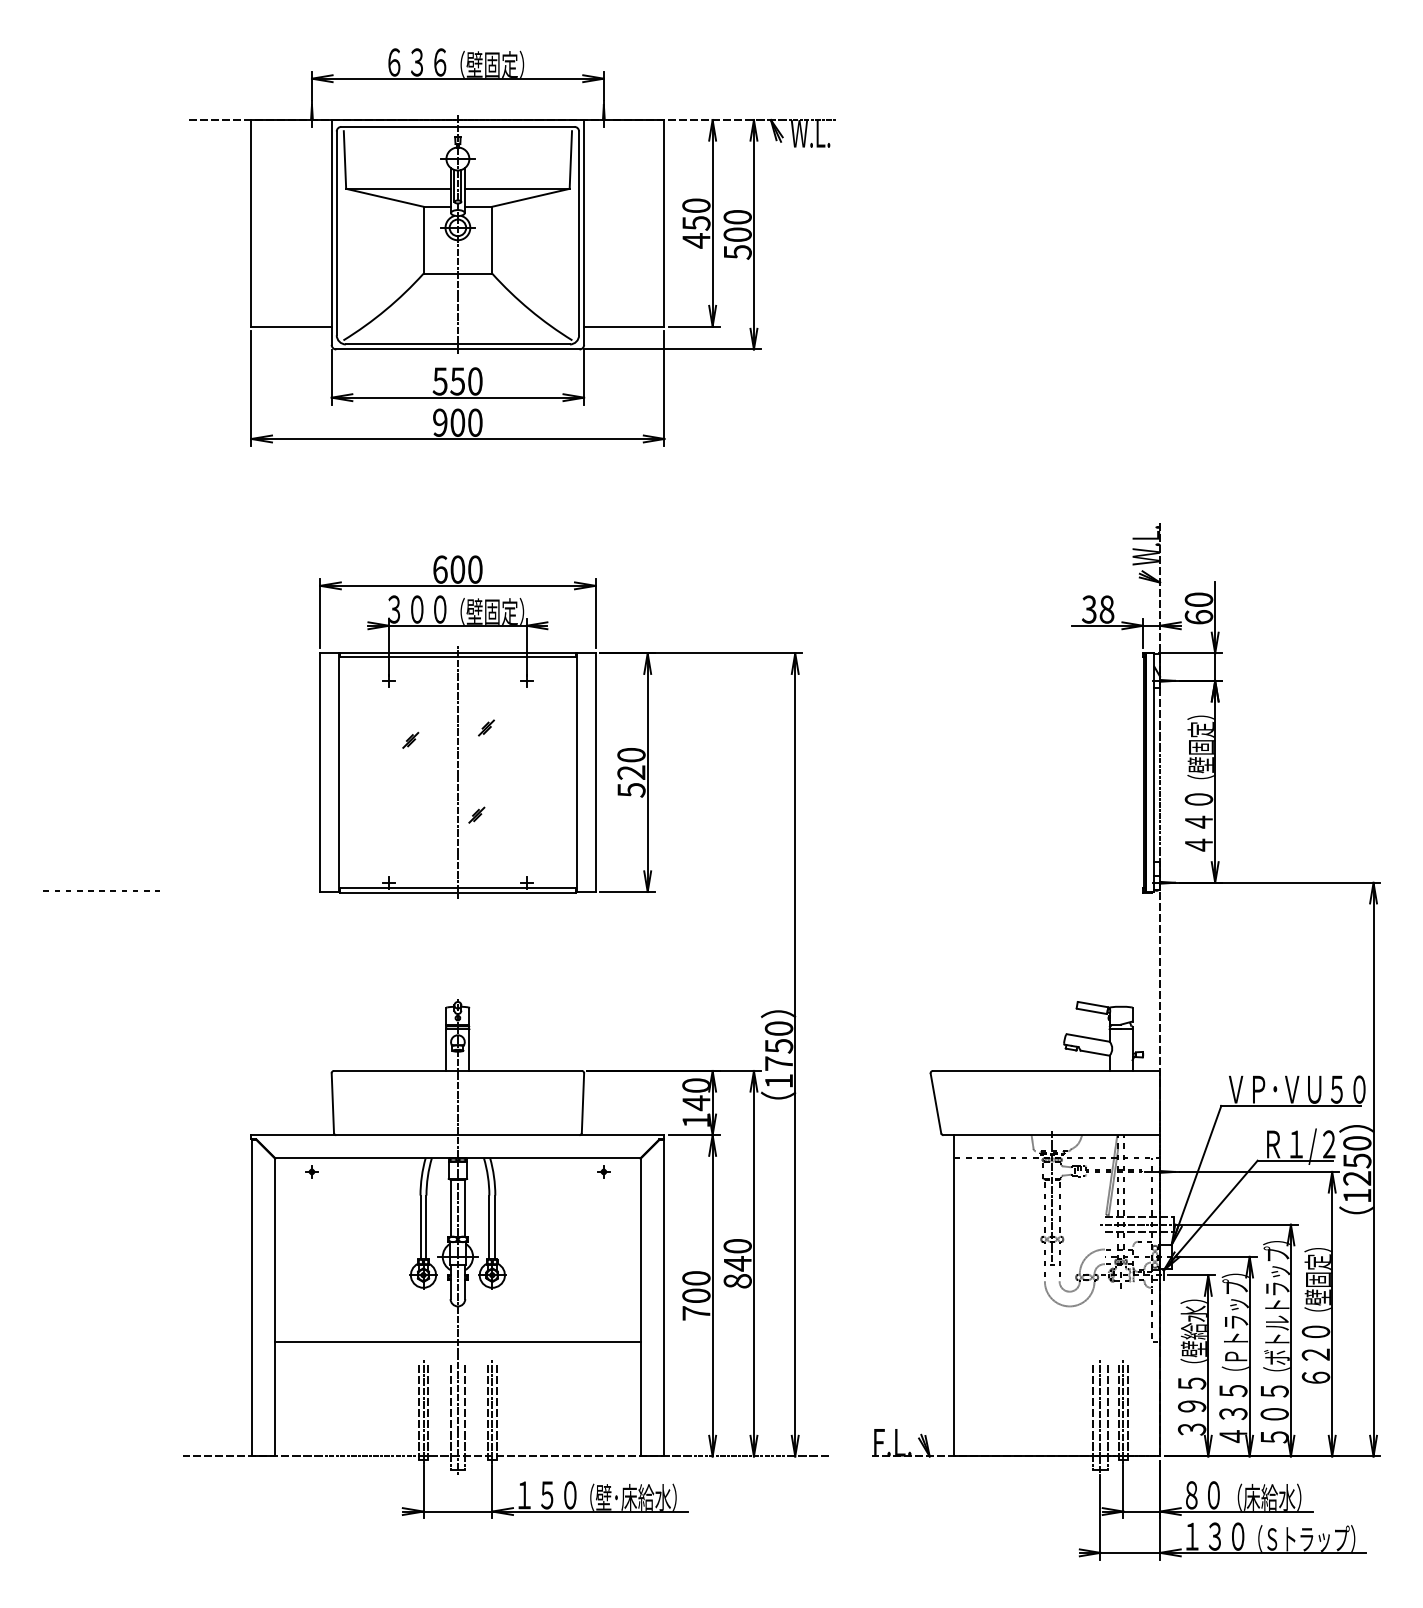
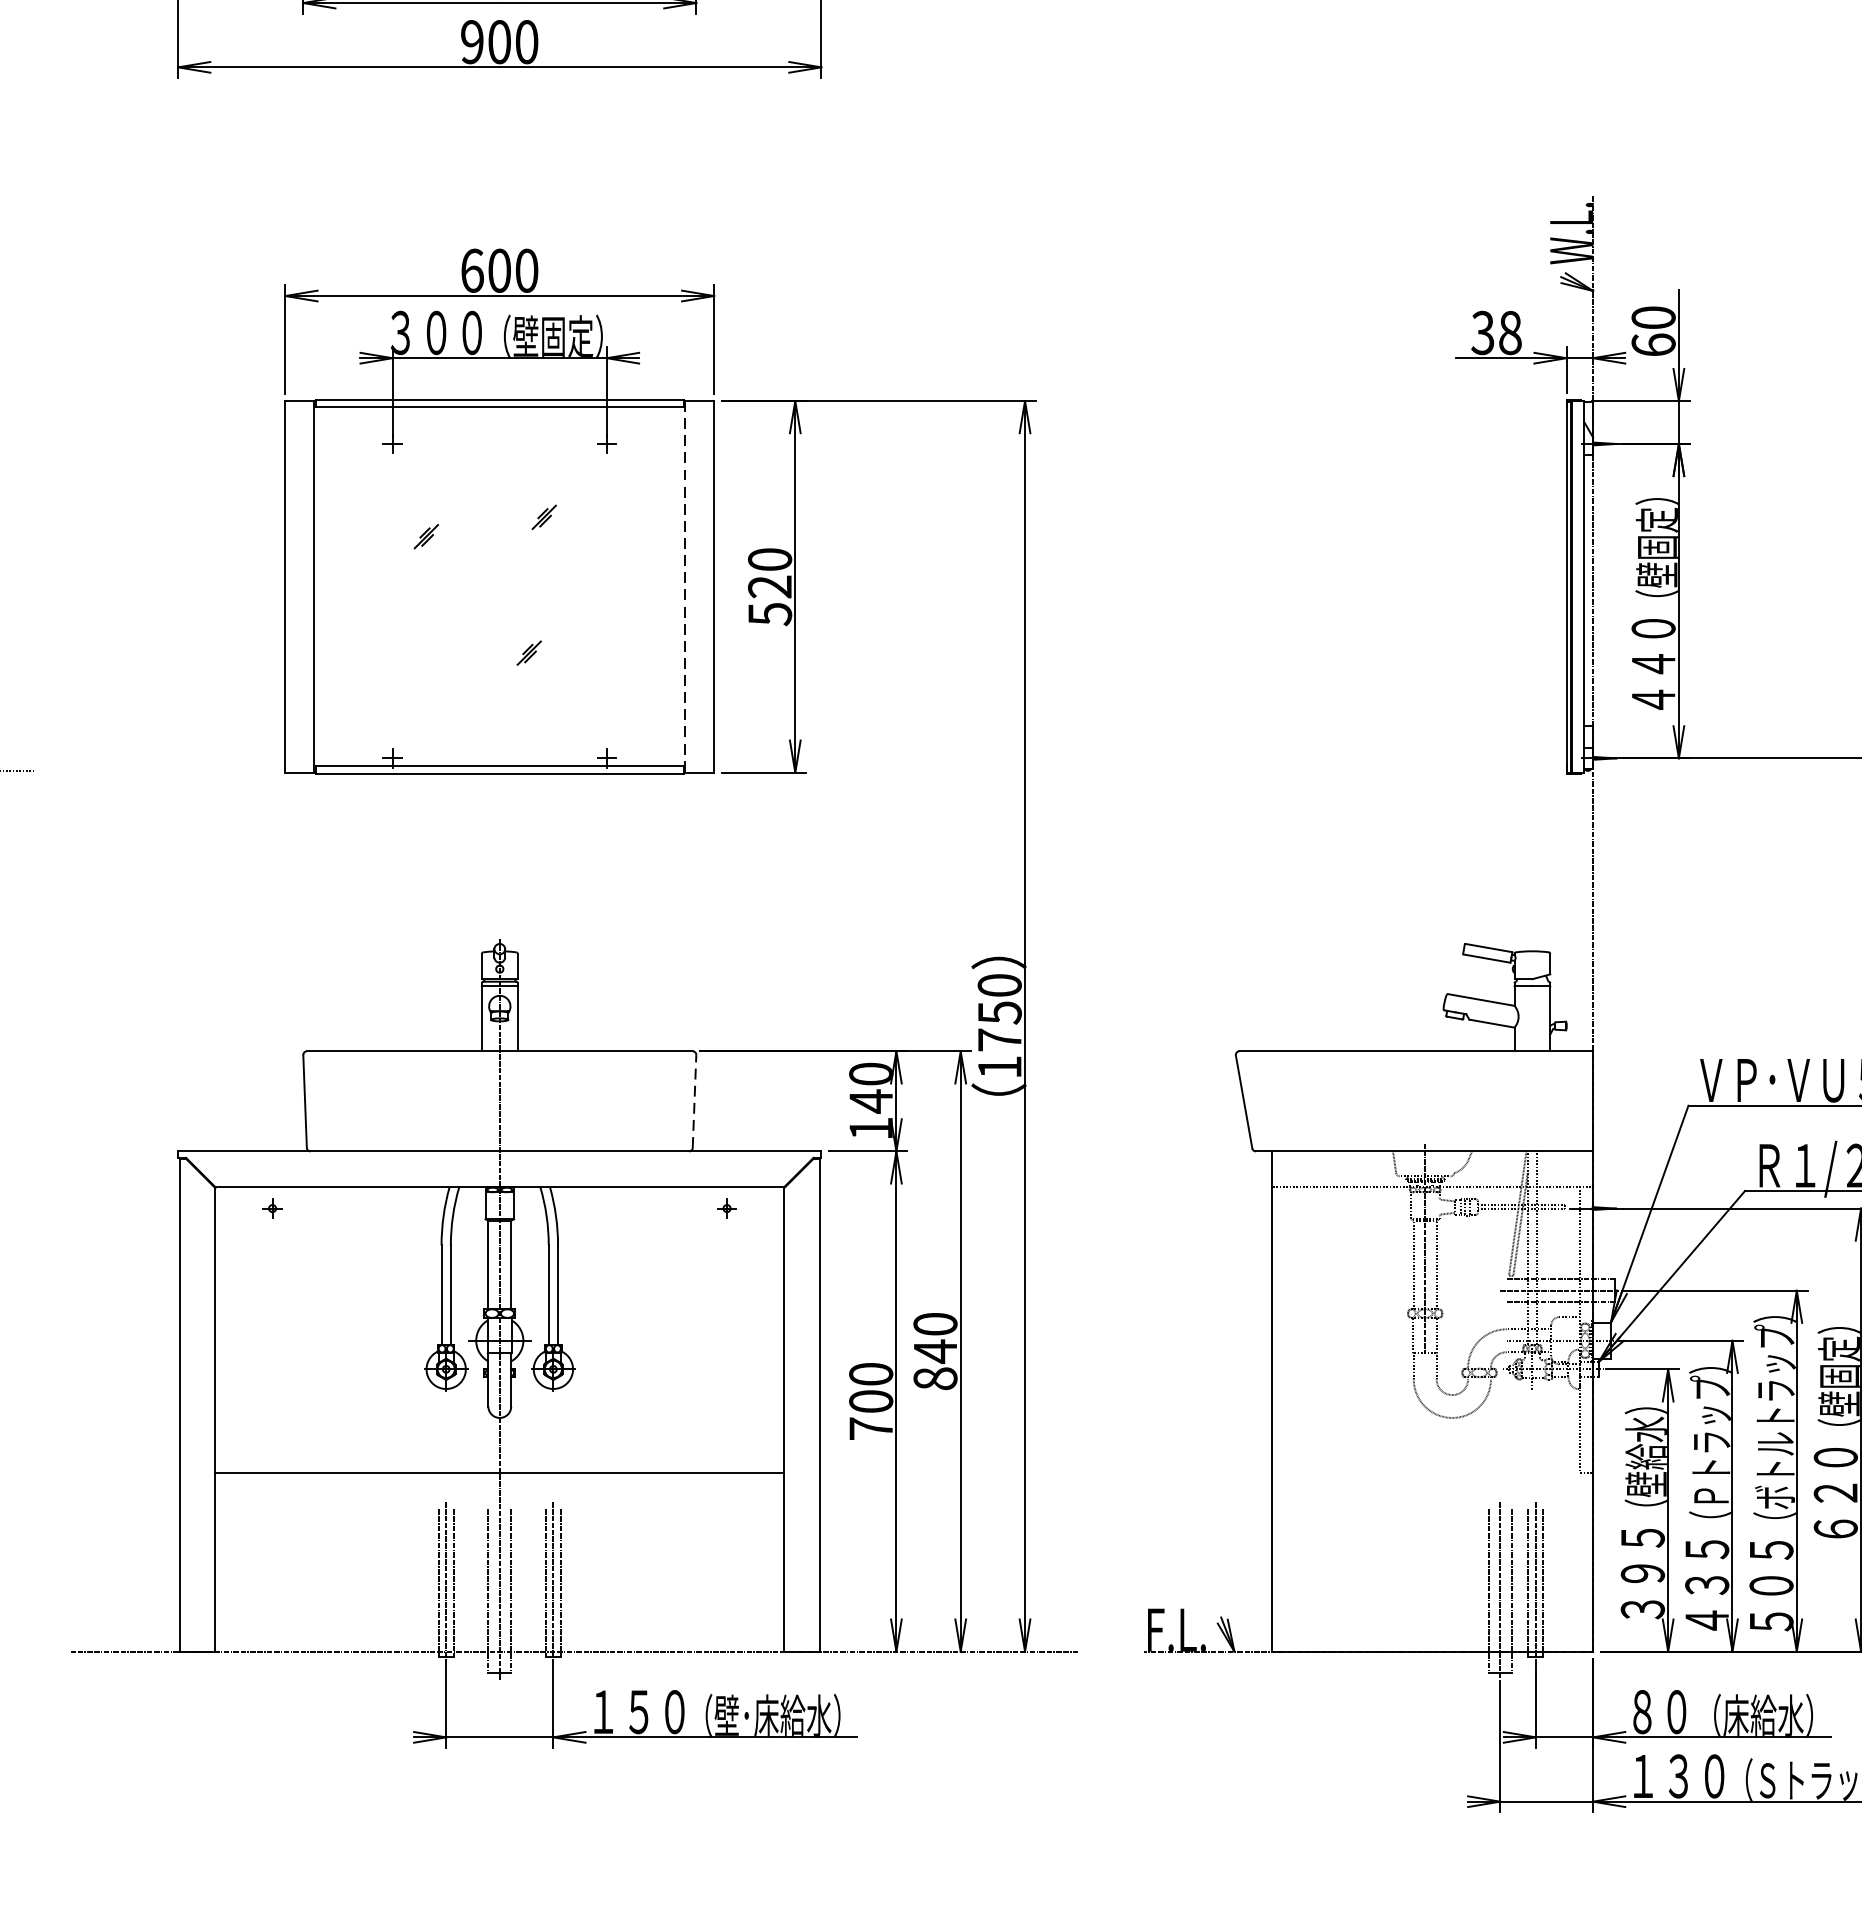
line: (457, 772) -> (499, 586), removed
line: (577, 773) -> (685, 588), solid -> dashed
line: (582, 1103) -> (693, 1102), solid -> dashed

